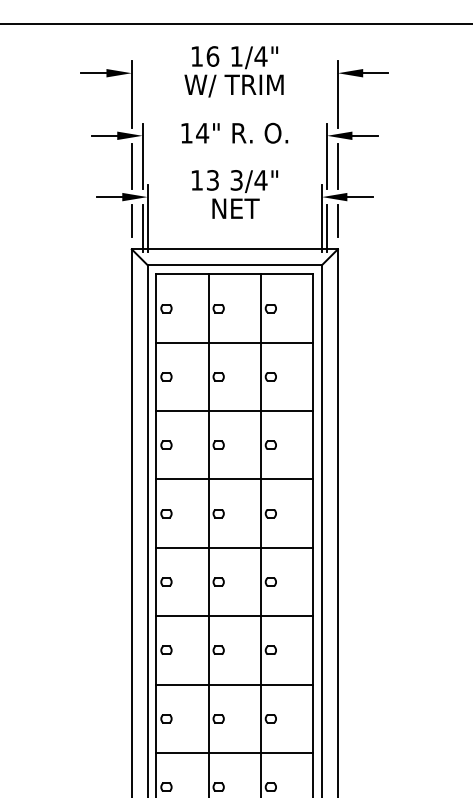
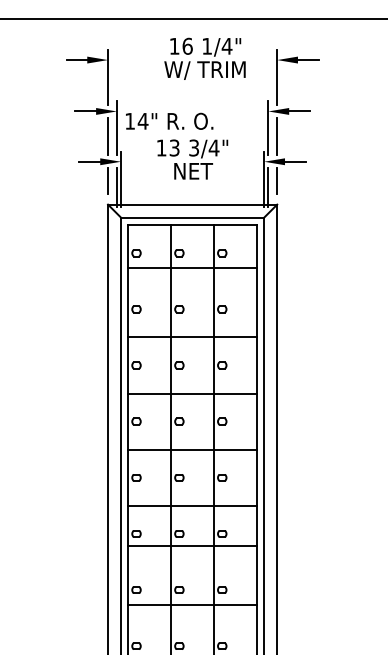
text: (233, 71) -> (204, 58), moved
text: (234, 132) -> (169, 120), moved
line: (234, 342) -> (192, 268), moved
line: (234, 684) -> (192, 545), moved
line: (234, 753) -> (192, 605), moved

